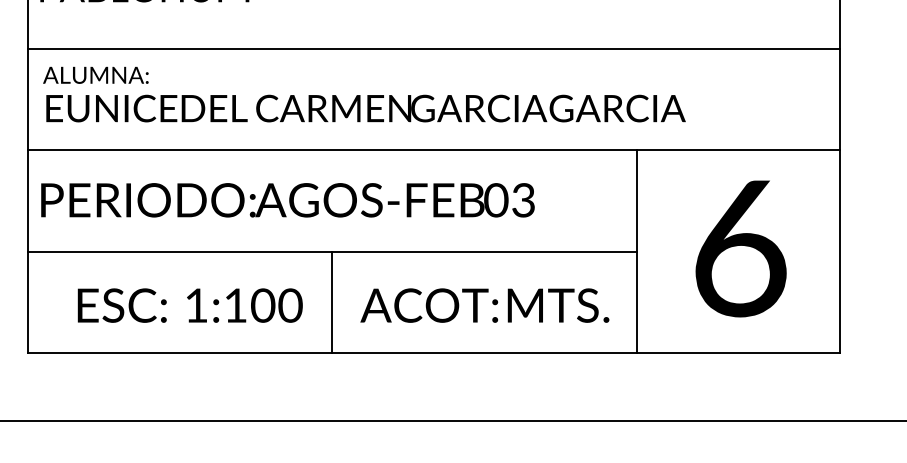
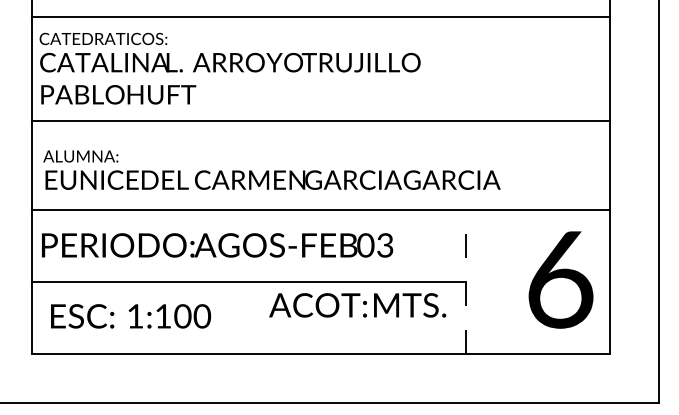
line: (434, 48) -> (321, 120), moved
text: (740, 248) -> (560, 279), moved
line: (636, 251) -> (465, 281), solid -> dashed
line: (332, 302) -> (249, 318), removed
text: (190, 305) -> (131, 316), moved
text: (484, 305) -> (357, 305), moved

